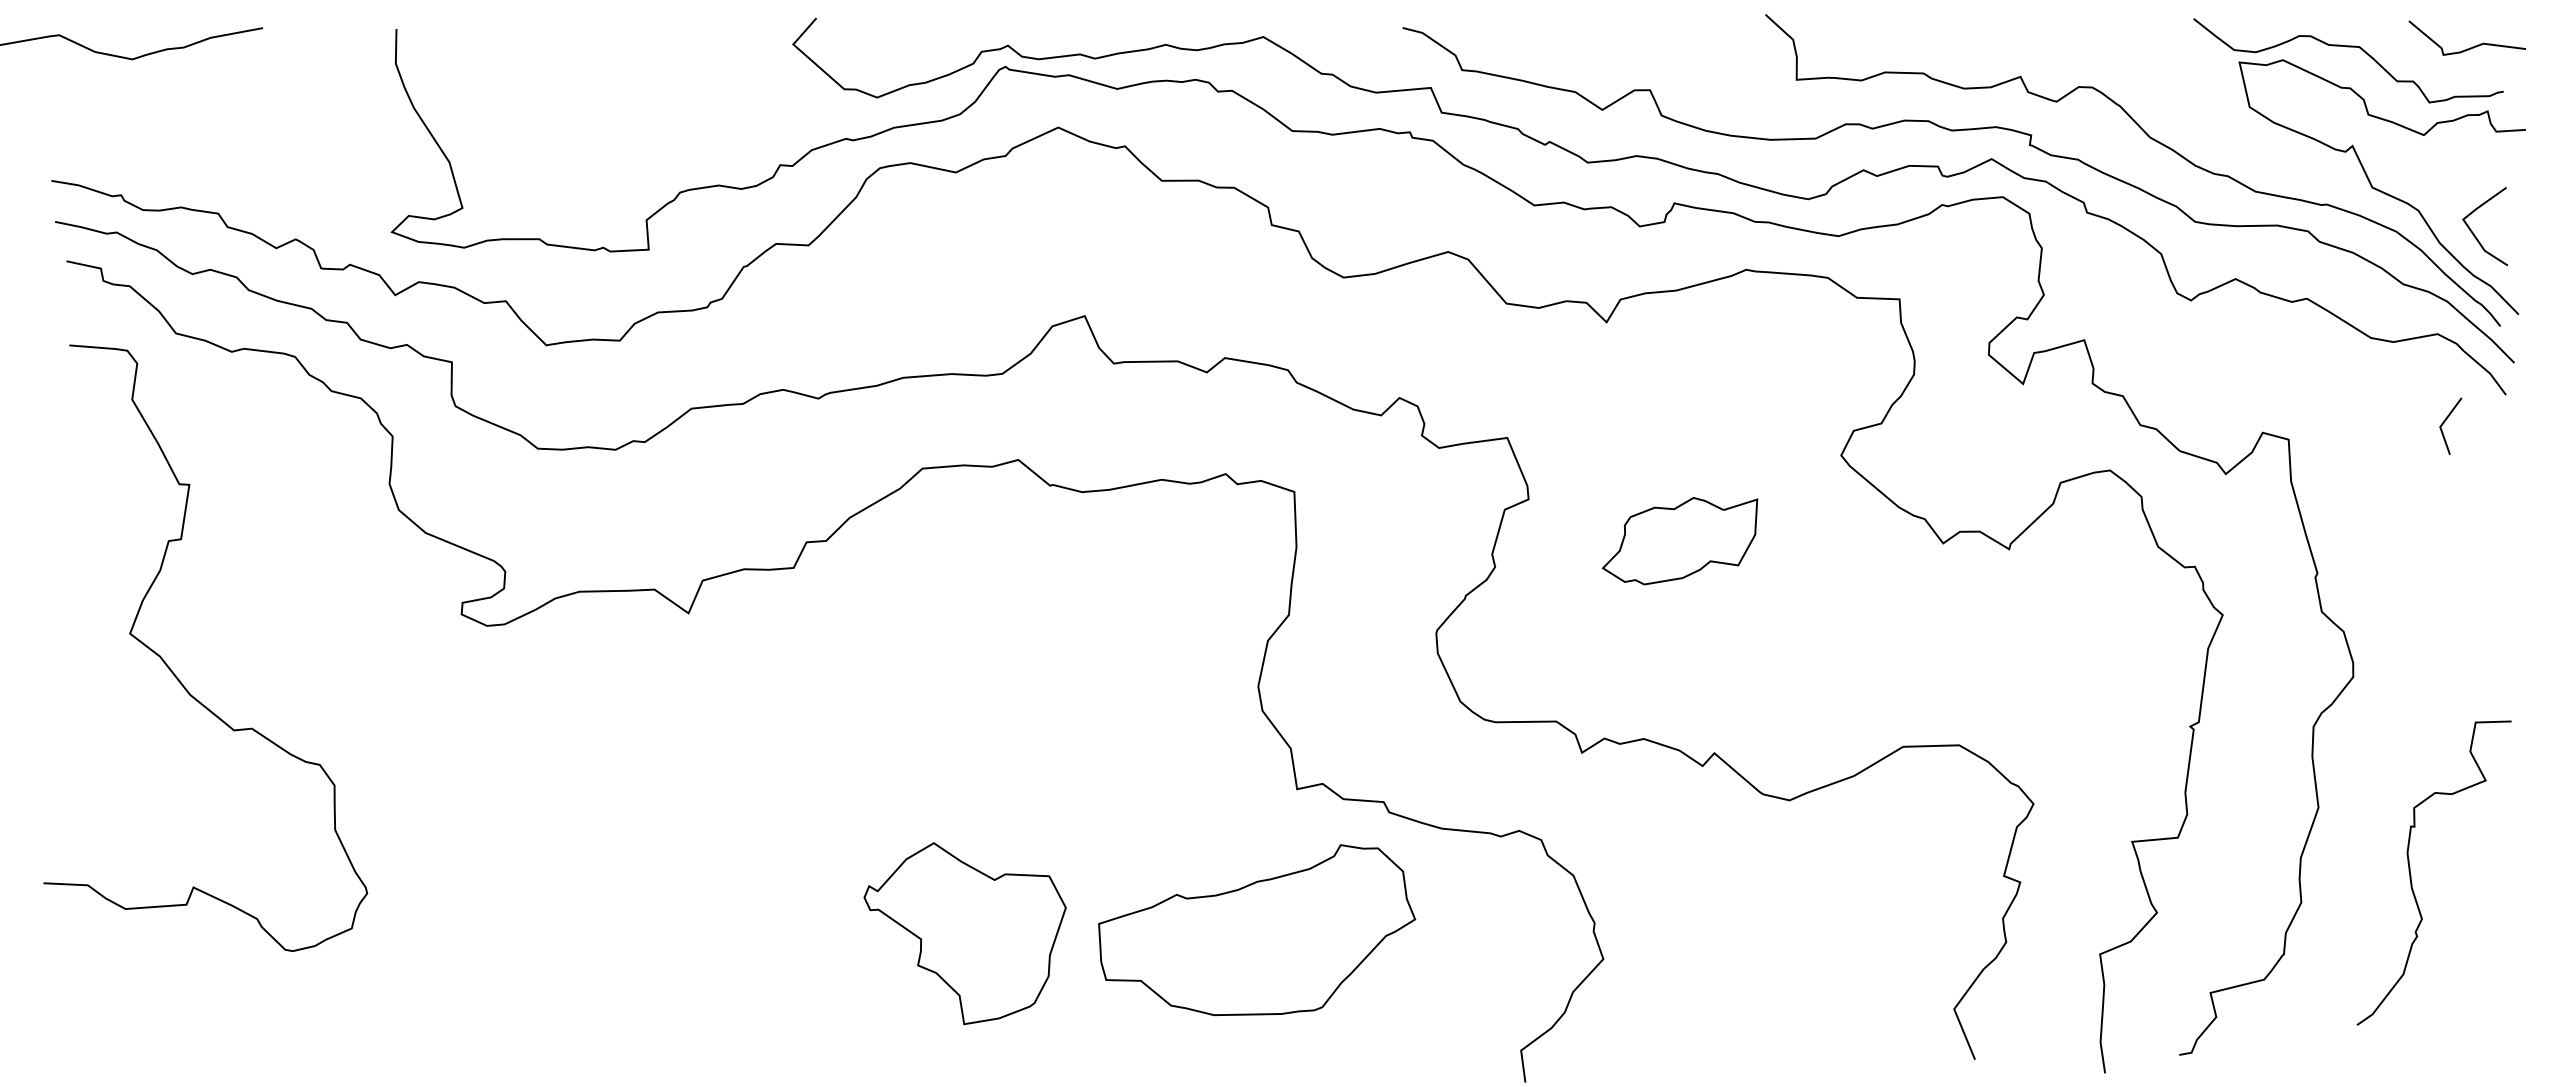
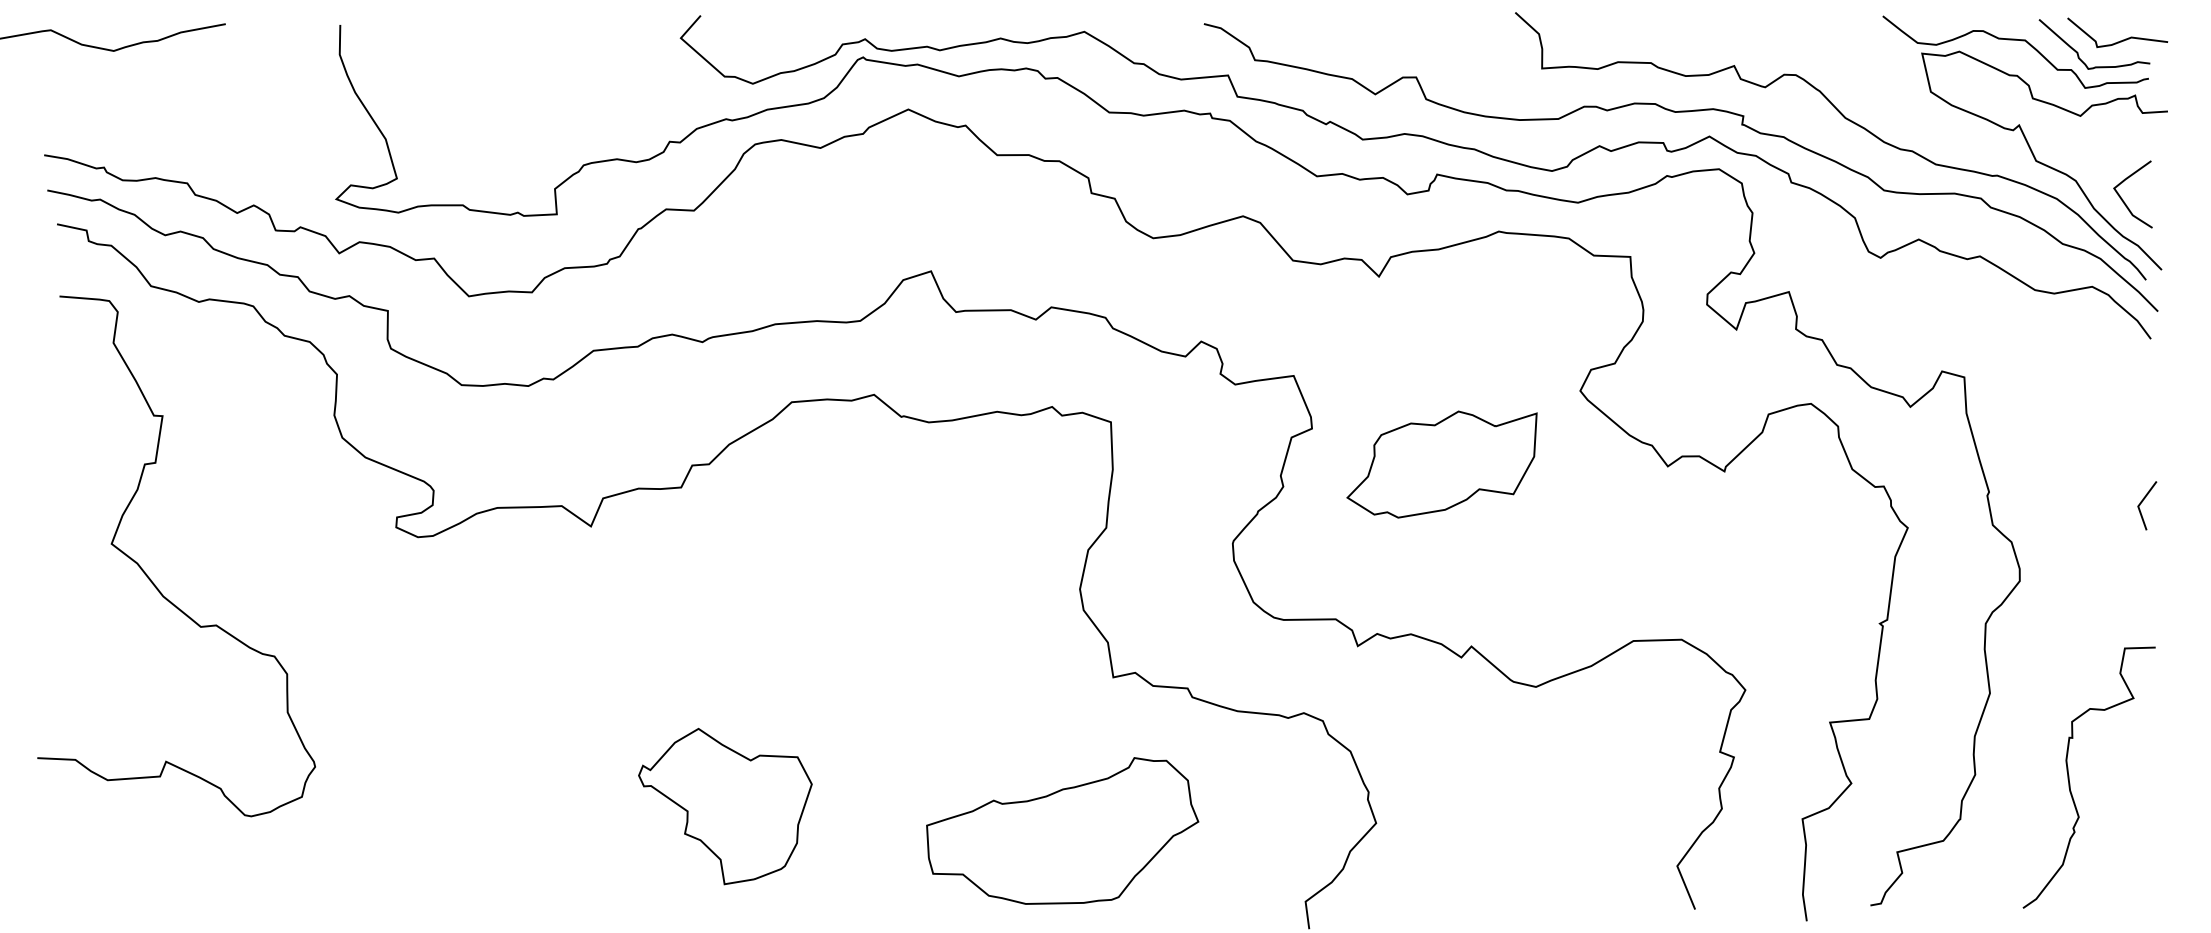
curve: (2421, 61) -> (2078, 52), added
line: (2444, 423) -> (2141, 503), moved
part: (1679, 540) -> (1441, 463), size x1.43
curve: (2411, 874) -> (2069, 778), moved
part: (1257, 930) -> (1063, 831), moved
part: (964, 933) -> (724, 806), moved

